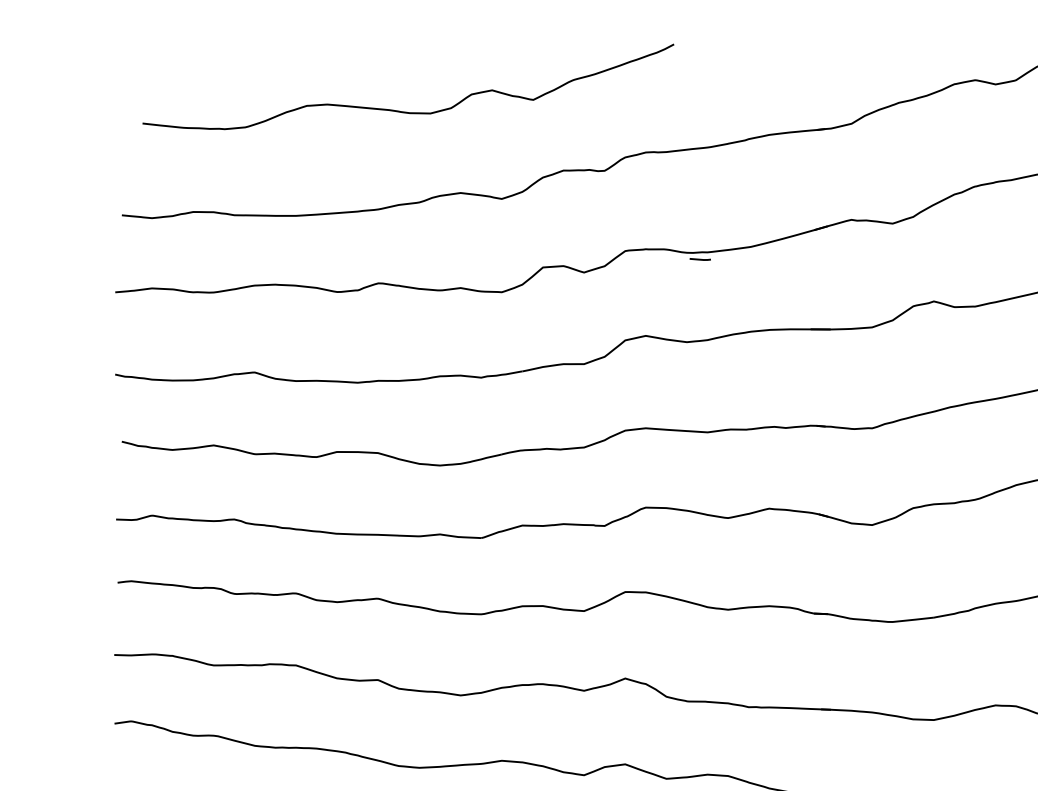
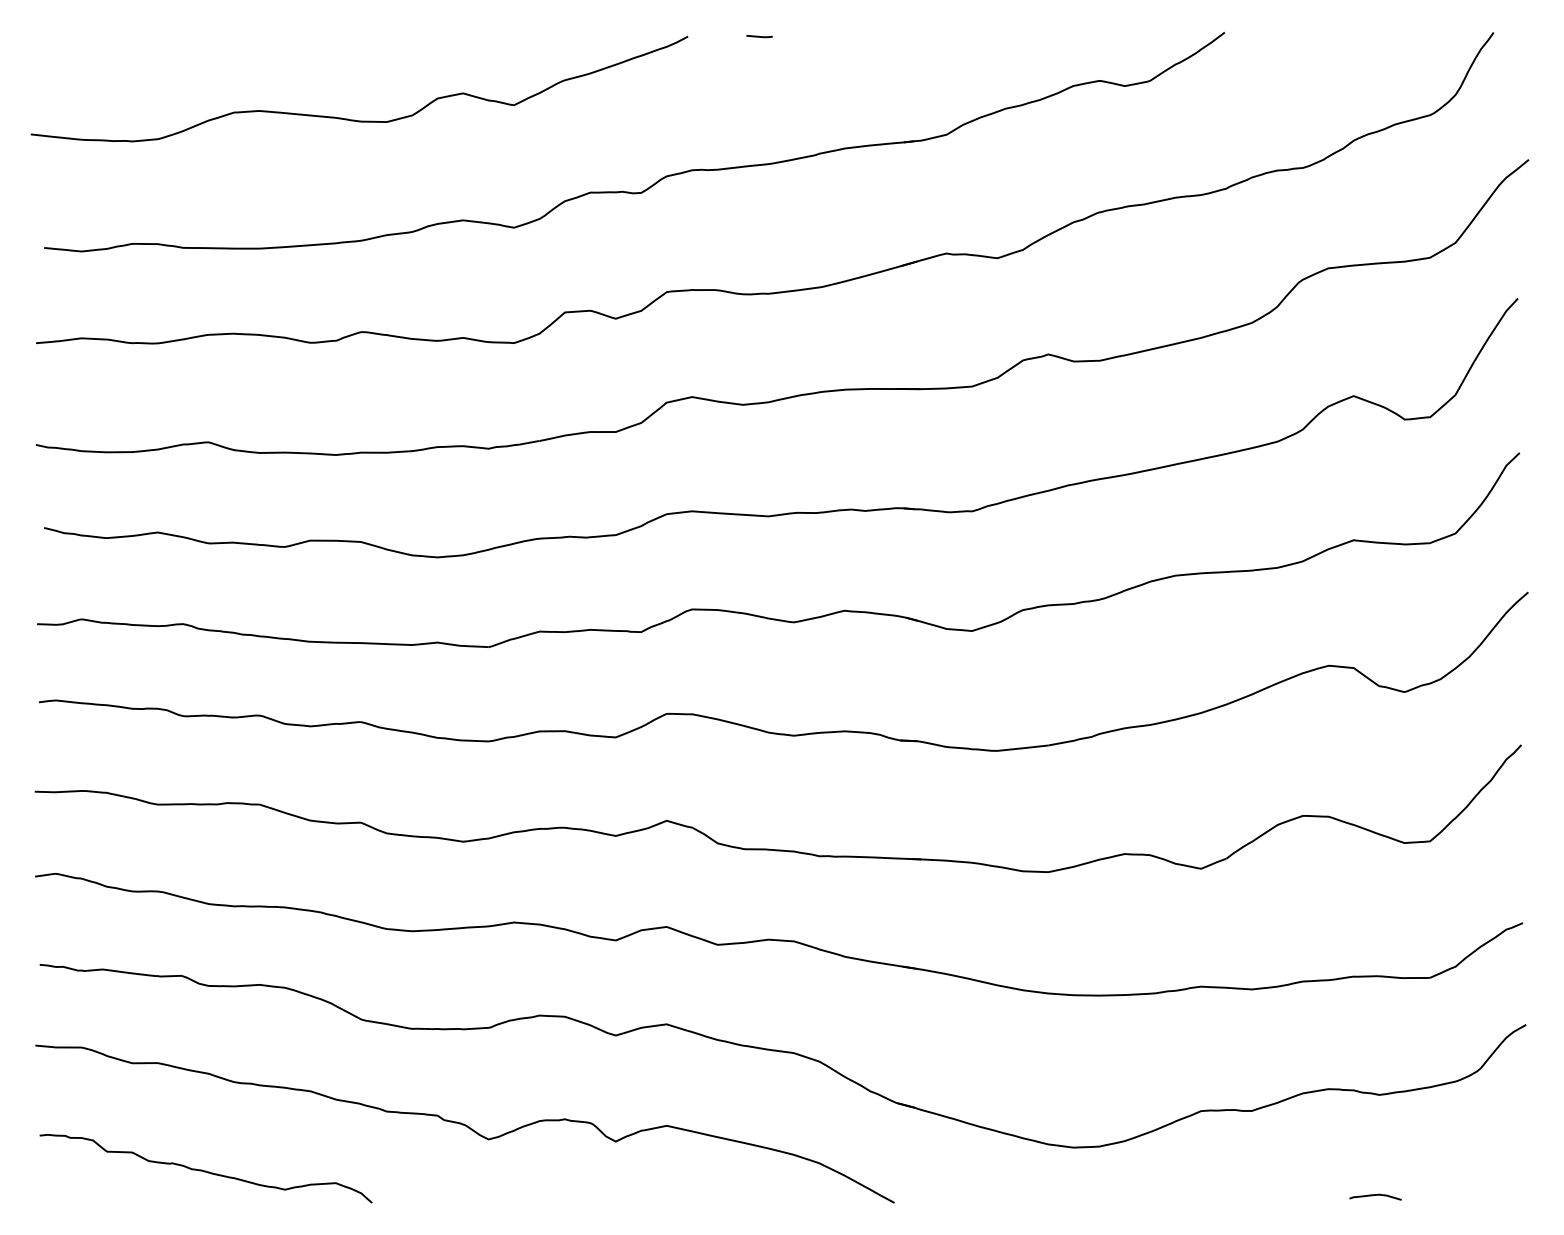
curve: (404, 111) -> (354, 119), moved
line: (700, 259) -> (759, 36), moved

